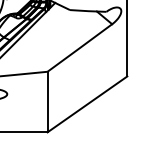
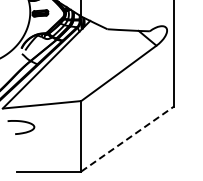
line: (87, 104) -> (127, 139), solid -> dashed

